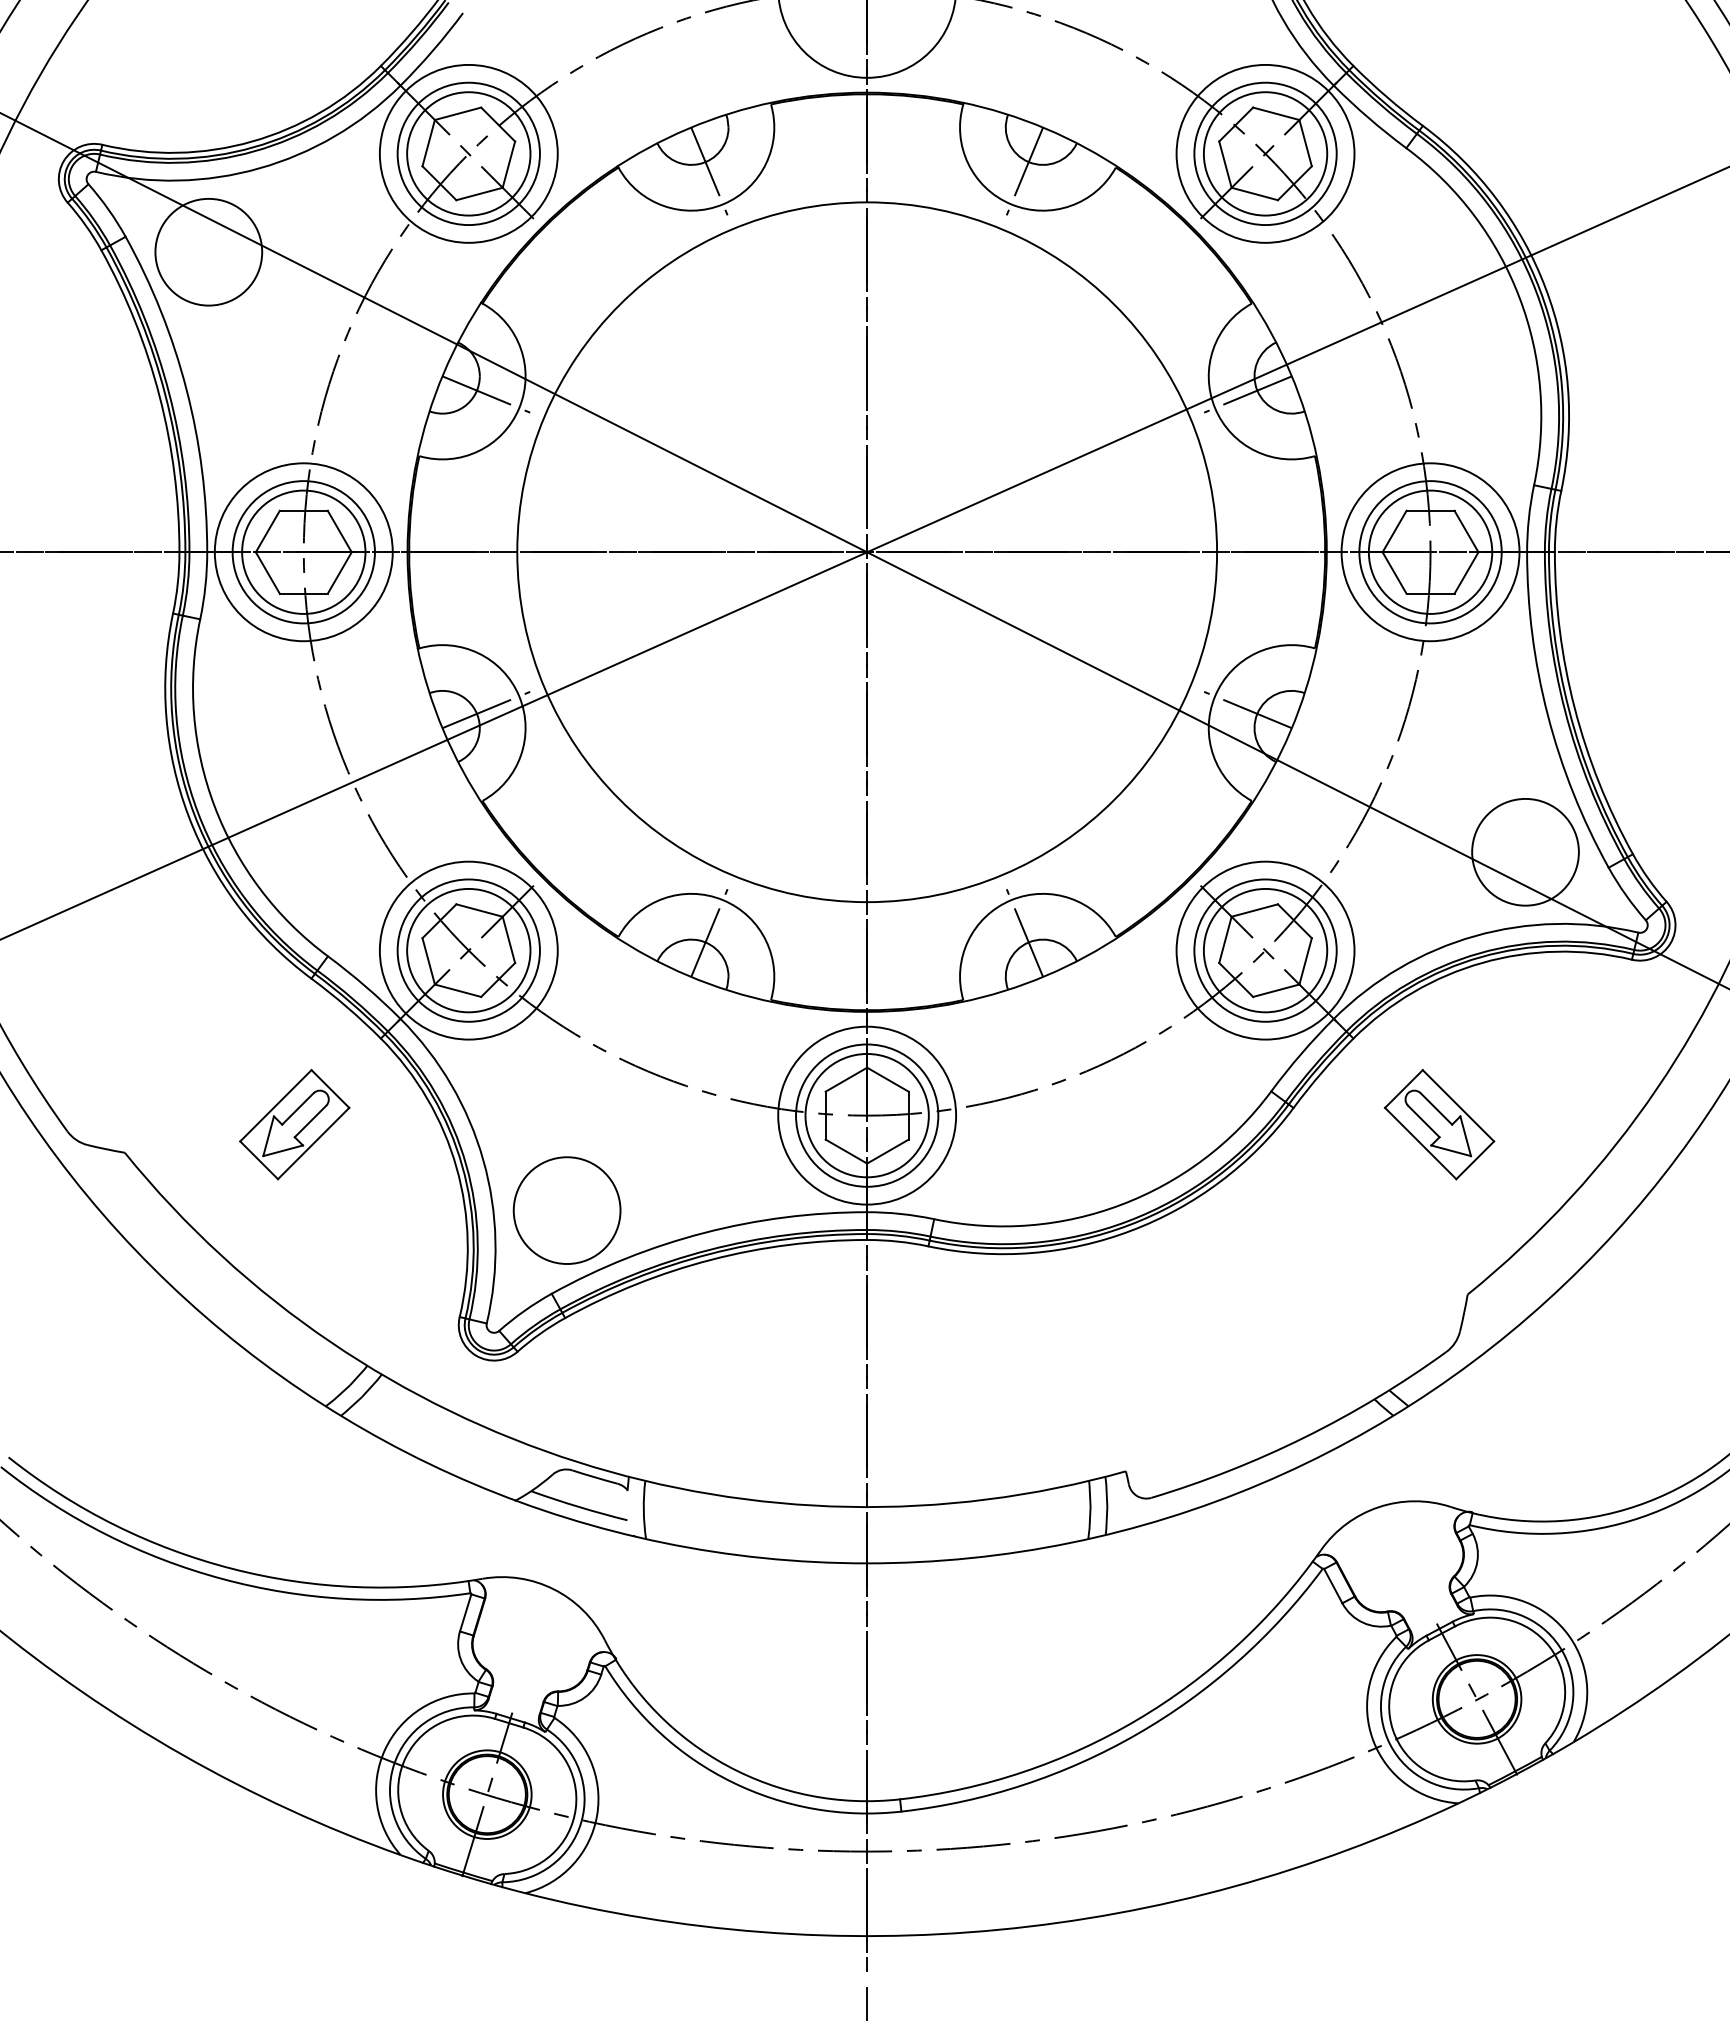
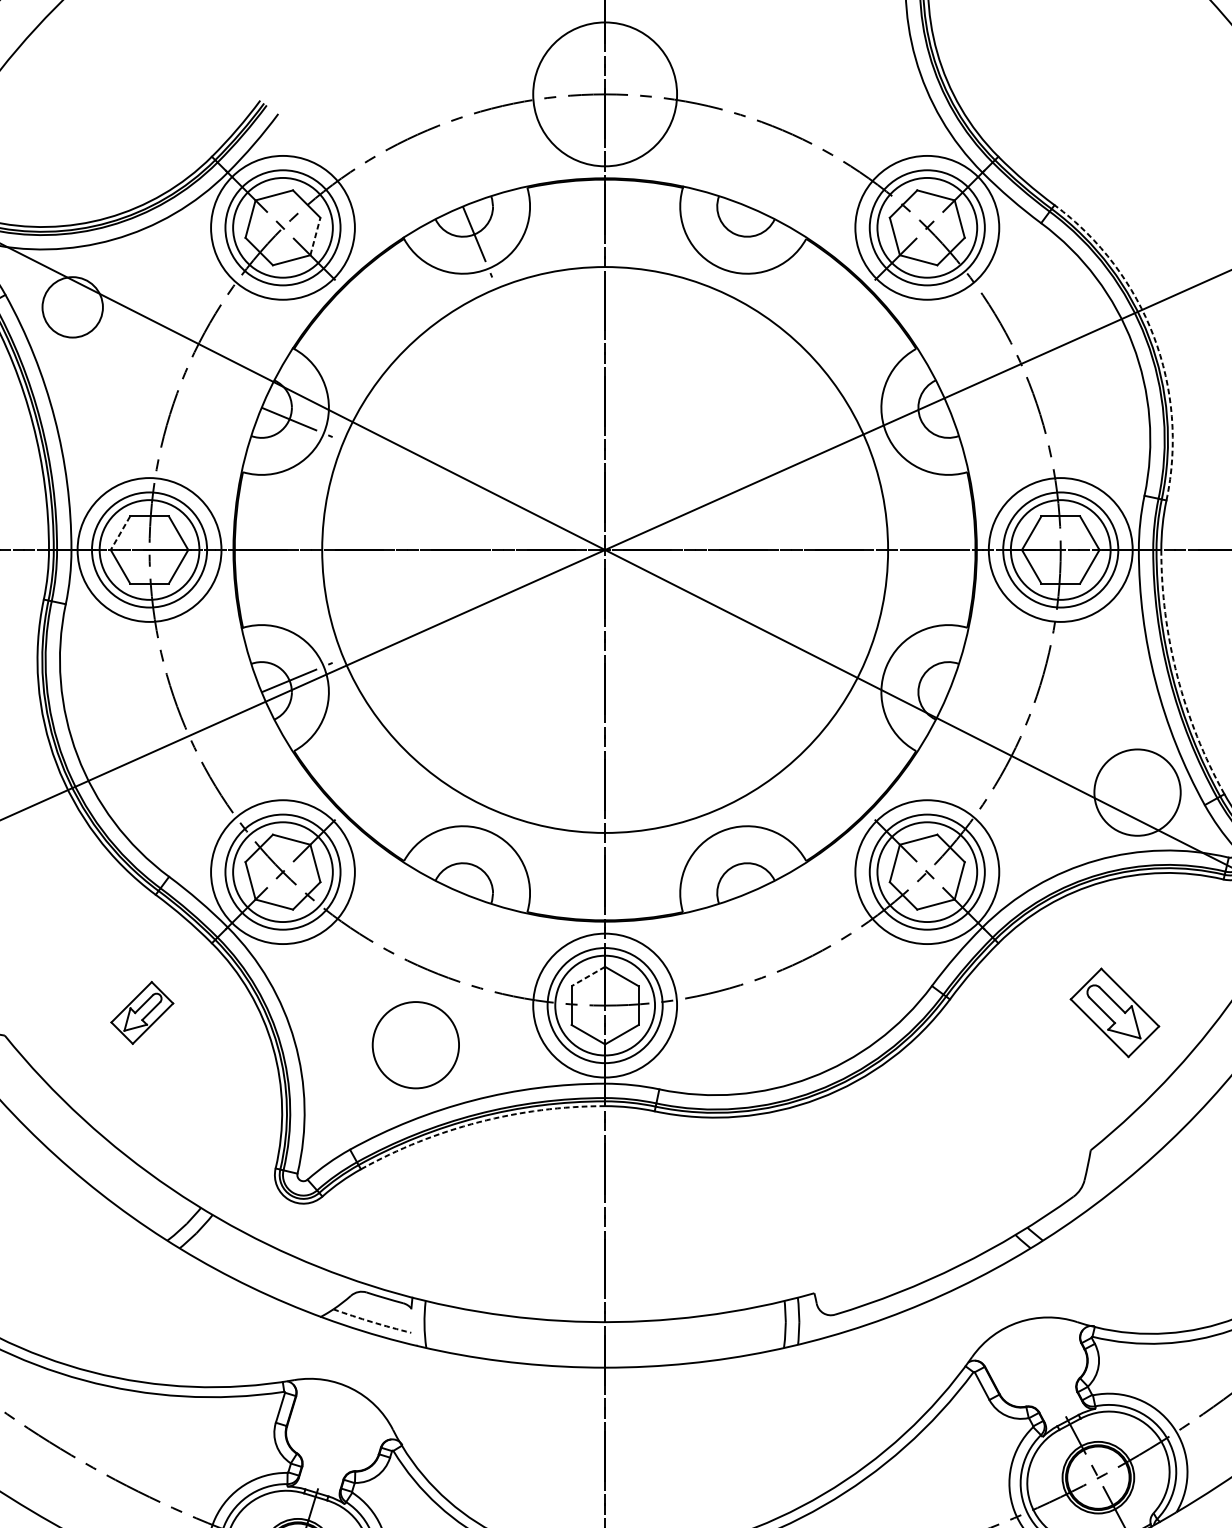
line: (508, 164) -> (315, 236), solid -> dashed
line: (1024, 171) -> (732, 242), removed
circle: (208, 251) -> (72, 306), size x0.7
arc: (1545, 288) -> (1153, 336), solid -> dashed
line: (1247, 394) -> (912, 422), removed
line: (267, 531) -> (120, 533), solid -> dashed
arc: (1574, 708) -> (1177, 676), solid -> dashed
line: (1247, 709) -> (912, 677), removed
line: (709, 932) -> (477, 857), removed
line: (1024, 932) -> (732, 857), removed
line: (846, 1079) -> (588, 976), solid -> dashed
part: (294, 1124) -> (142, 1012), size x0.7
part: (1439, 1124) -> (1114, 1012), moved
circle: (566, 1210) -> (415, 1045), moved
arc: (711, 1259) -> (479, 1121), solid -> dashed
arc: (578, 1506) -> (371, 1321), solid -> dashed

